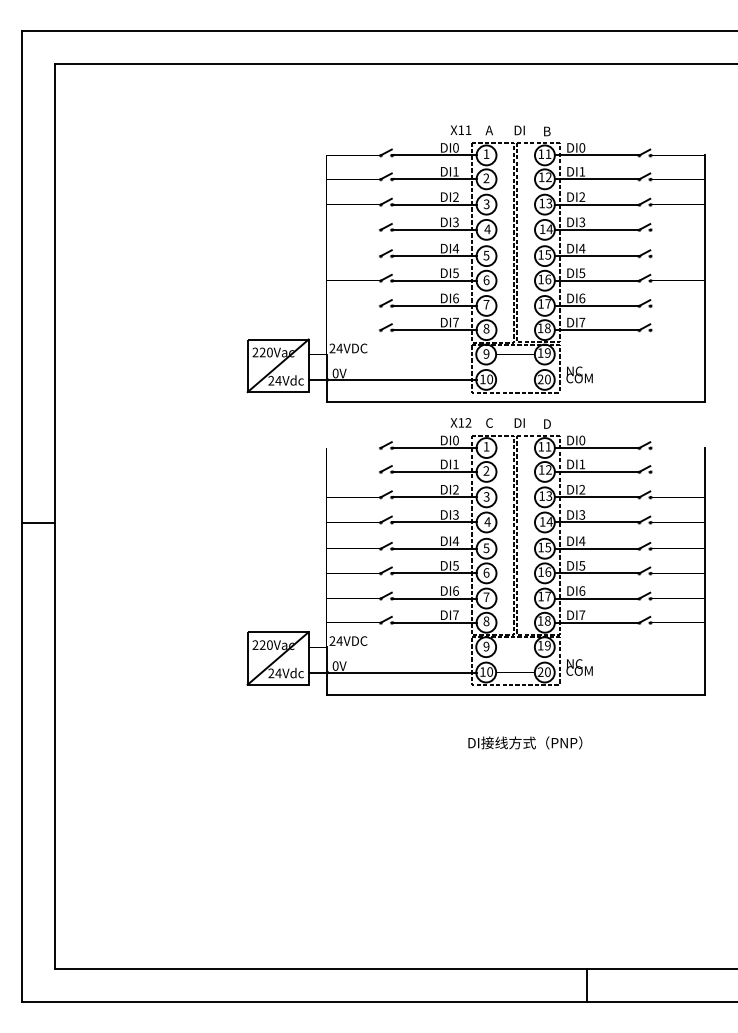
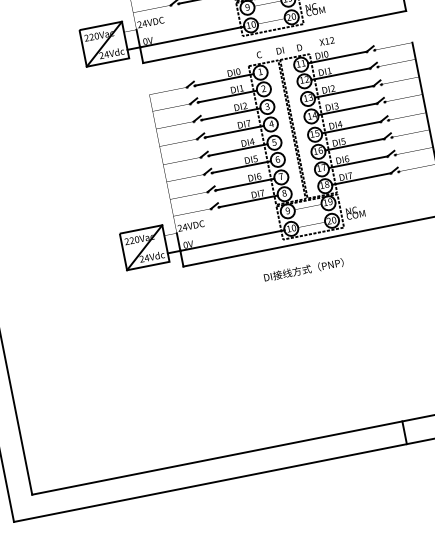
text: (460, 422) -> (326, 41), moved
text: (455, 514) -> (248, 123), DI3 -> DI7
text: (525, 742) -> (303, 269), moved

